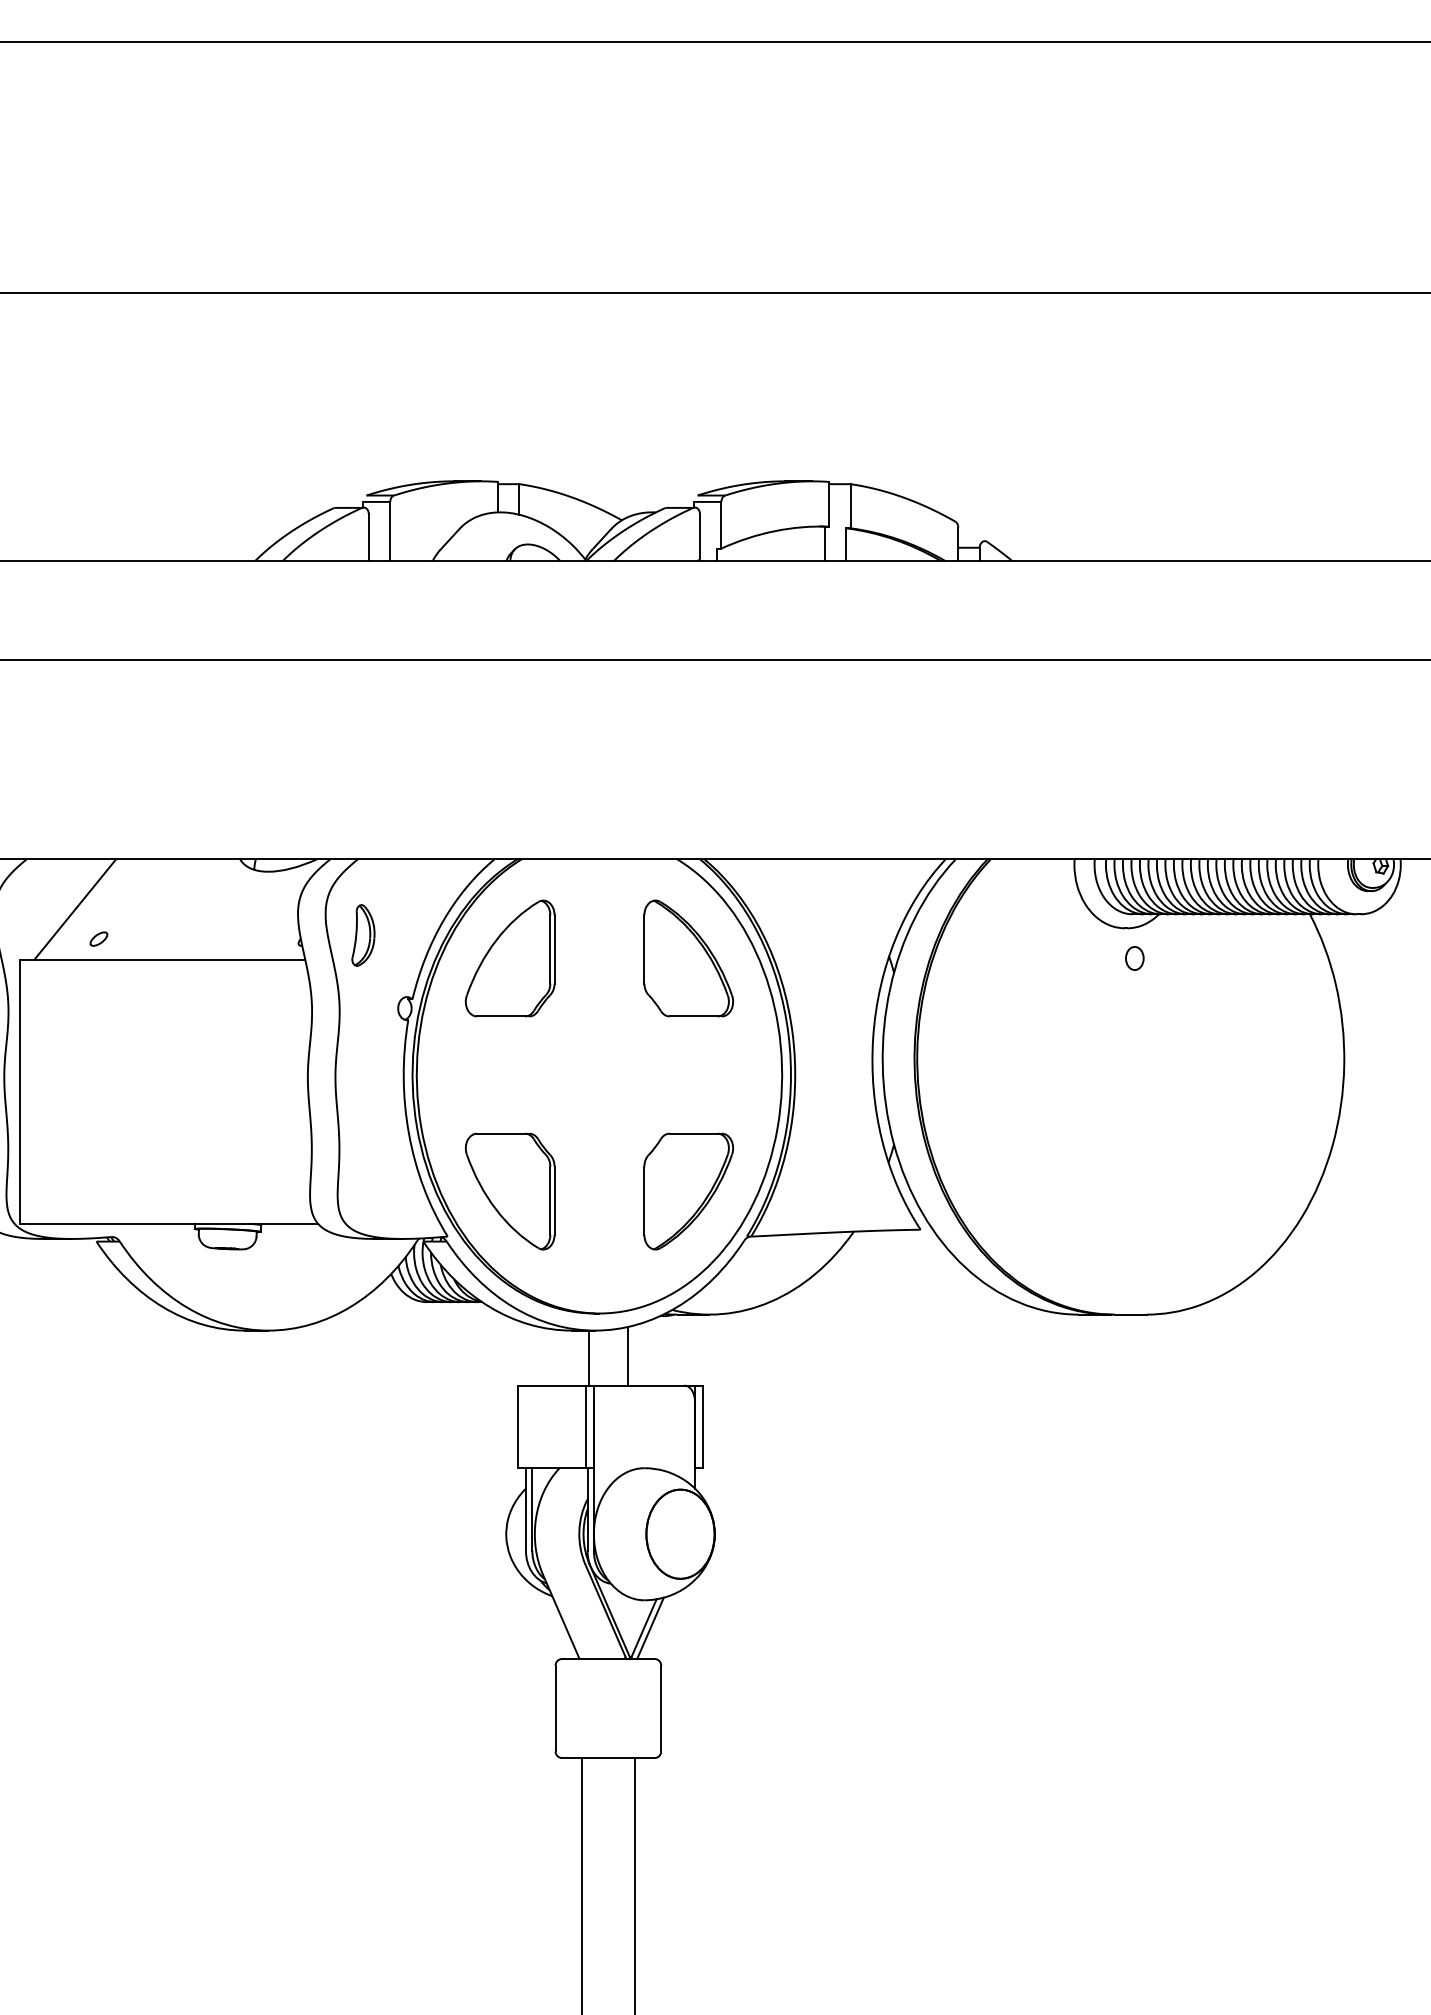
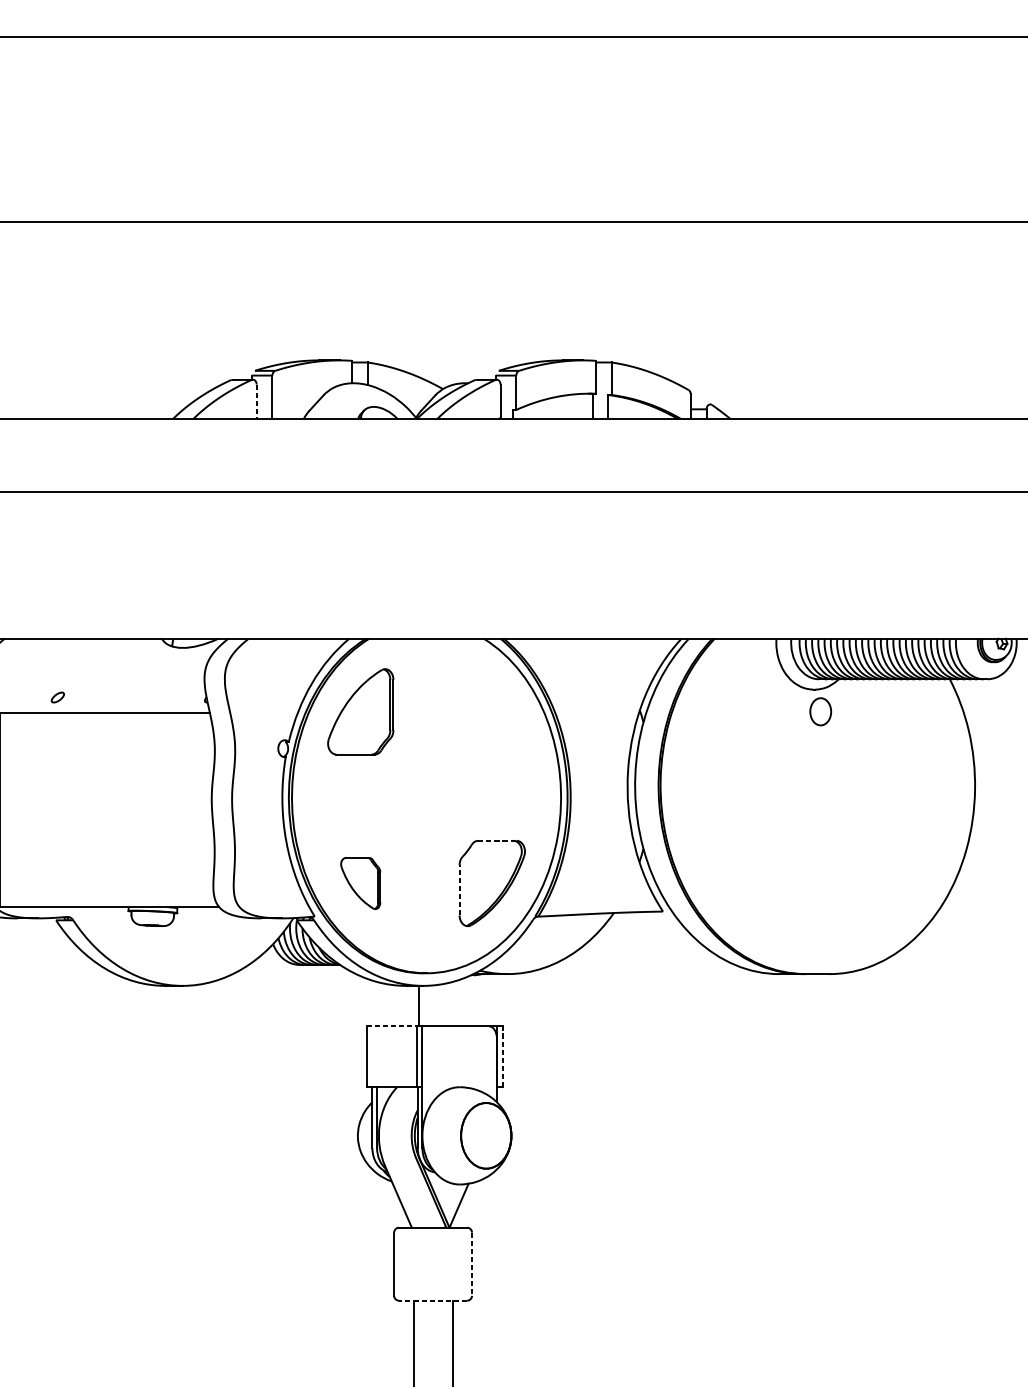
line: (368, 538) -> (256, 402), solid -> dashed
line: (75, 909) -> (40, 675), removed
part: (363, 935) -> (252, 694), removed
part: (688, 958) -> (492, 711), removed
part: (1134, 958) -> (820, 711), size x1.6
line: (696, 1133) -> (497, 840), solid -> dashed
part: (509, 1191) -> (360, 883), size x0.6
line: (644, 1200) -> (459, 890), solid -> dashed
line: (628, 1355) -> (447, 1004), removed
line: (552, 1385) -> (391, 1026), solid -> dashed
line: (702, 1426) -> (502, 1056), solid -> dashed
line: (650, 1627) -> (464, 1204), removed
line: (661, 1708) -> (472, 1264), solid -> dashed
line: (607, 1758) -> (432, 1301), solid -> dashed

